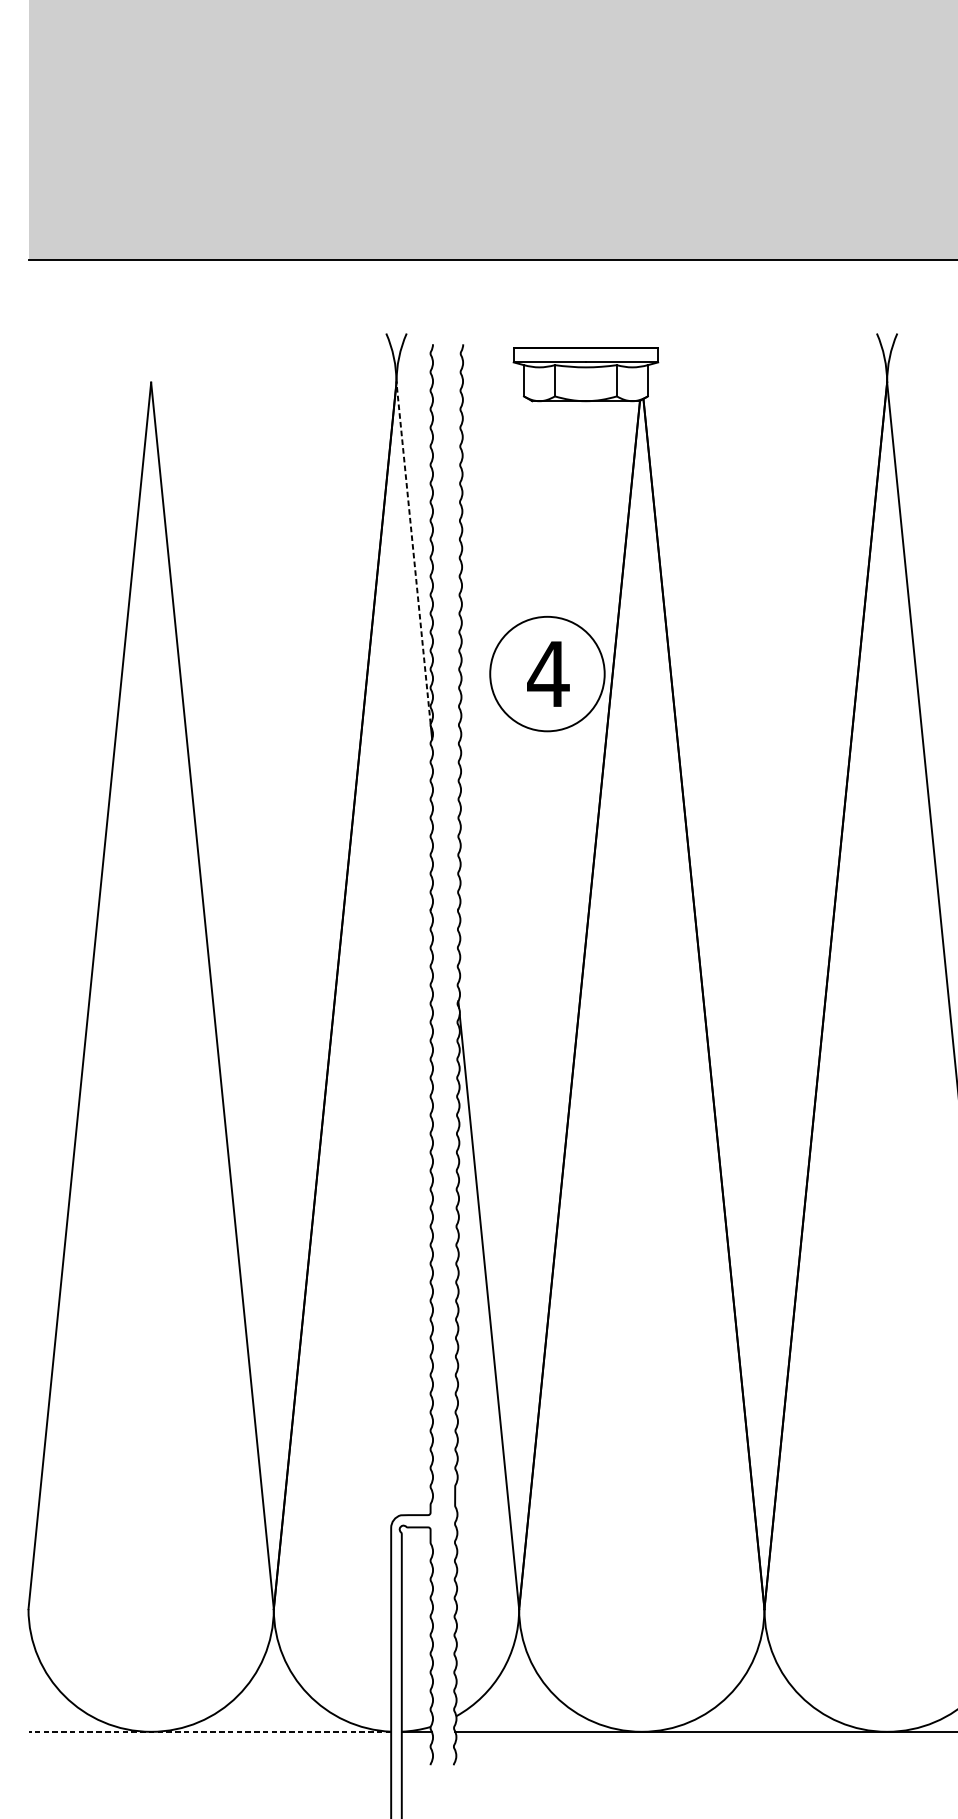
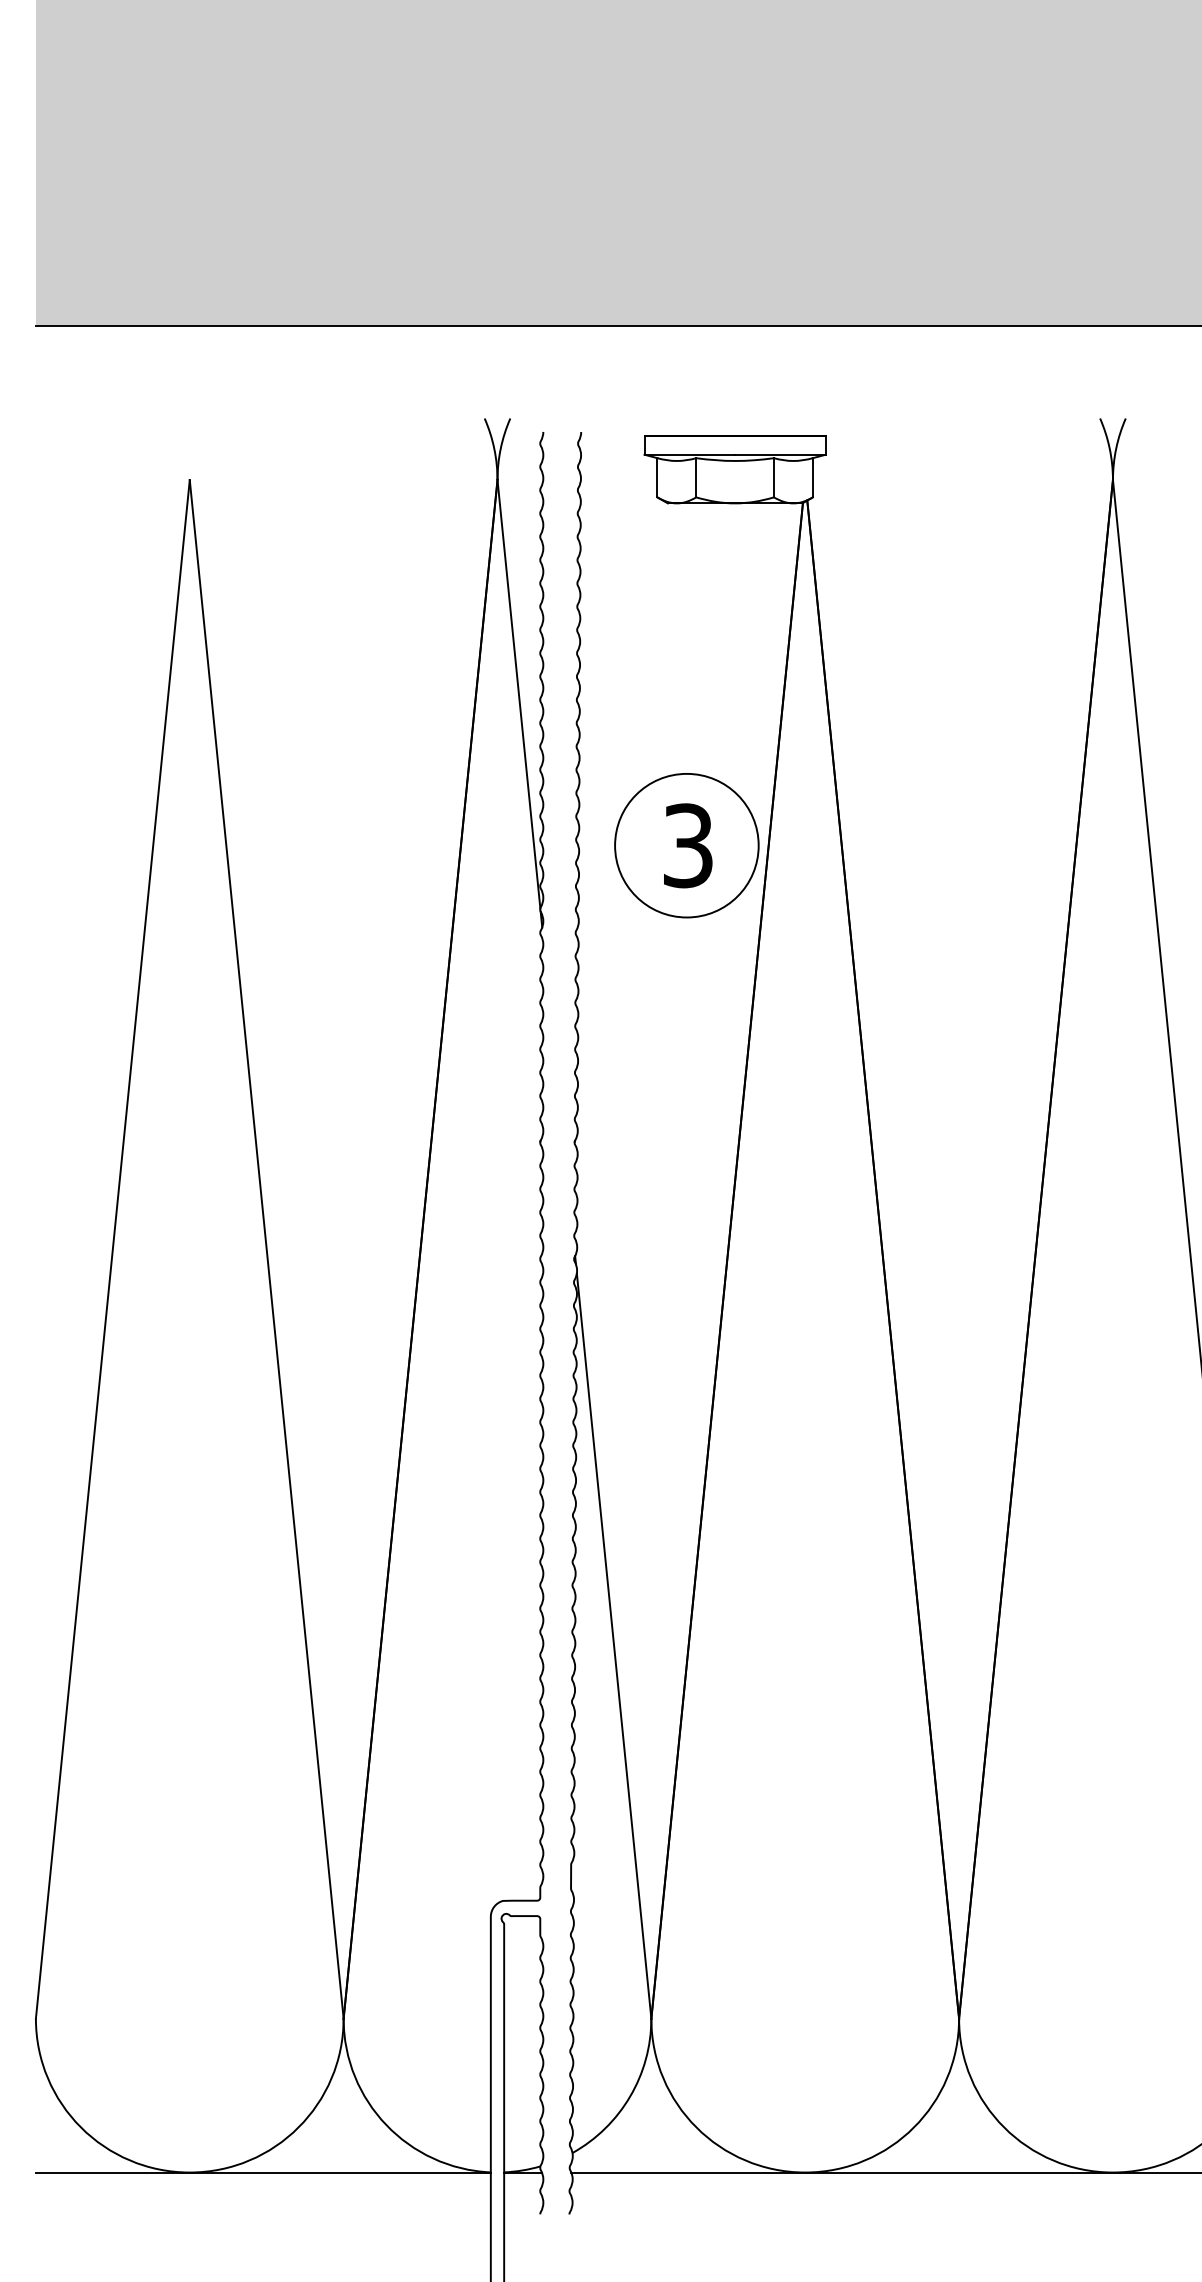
line: (413, 552) -> (518, 693), dashed -> solid
text: (547, 673) -> (687, 845), 4 -> 3
line: (209, 1731) -> (262, 2172), dashed -> solid

